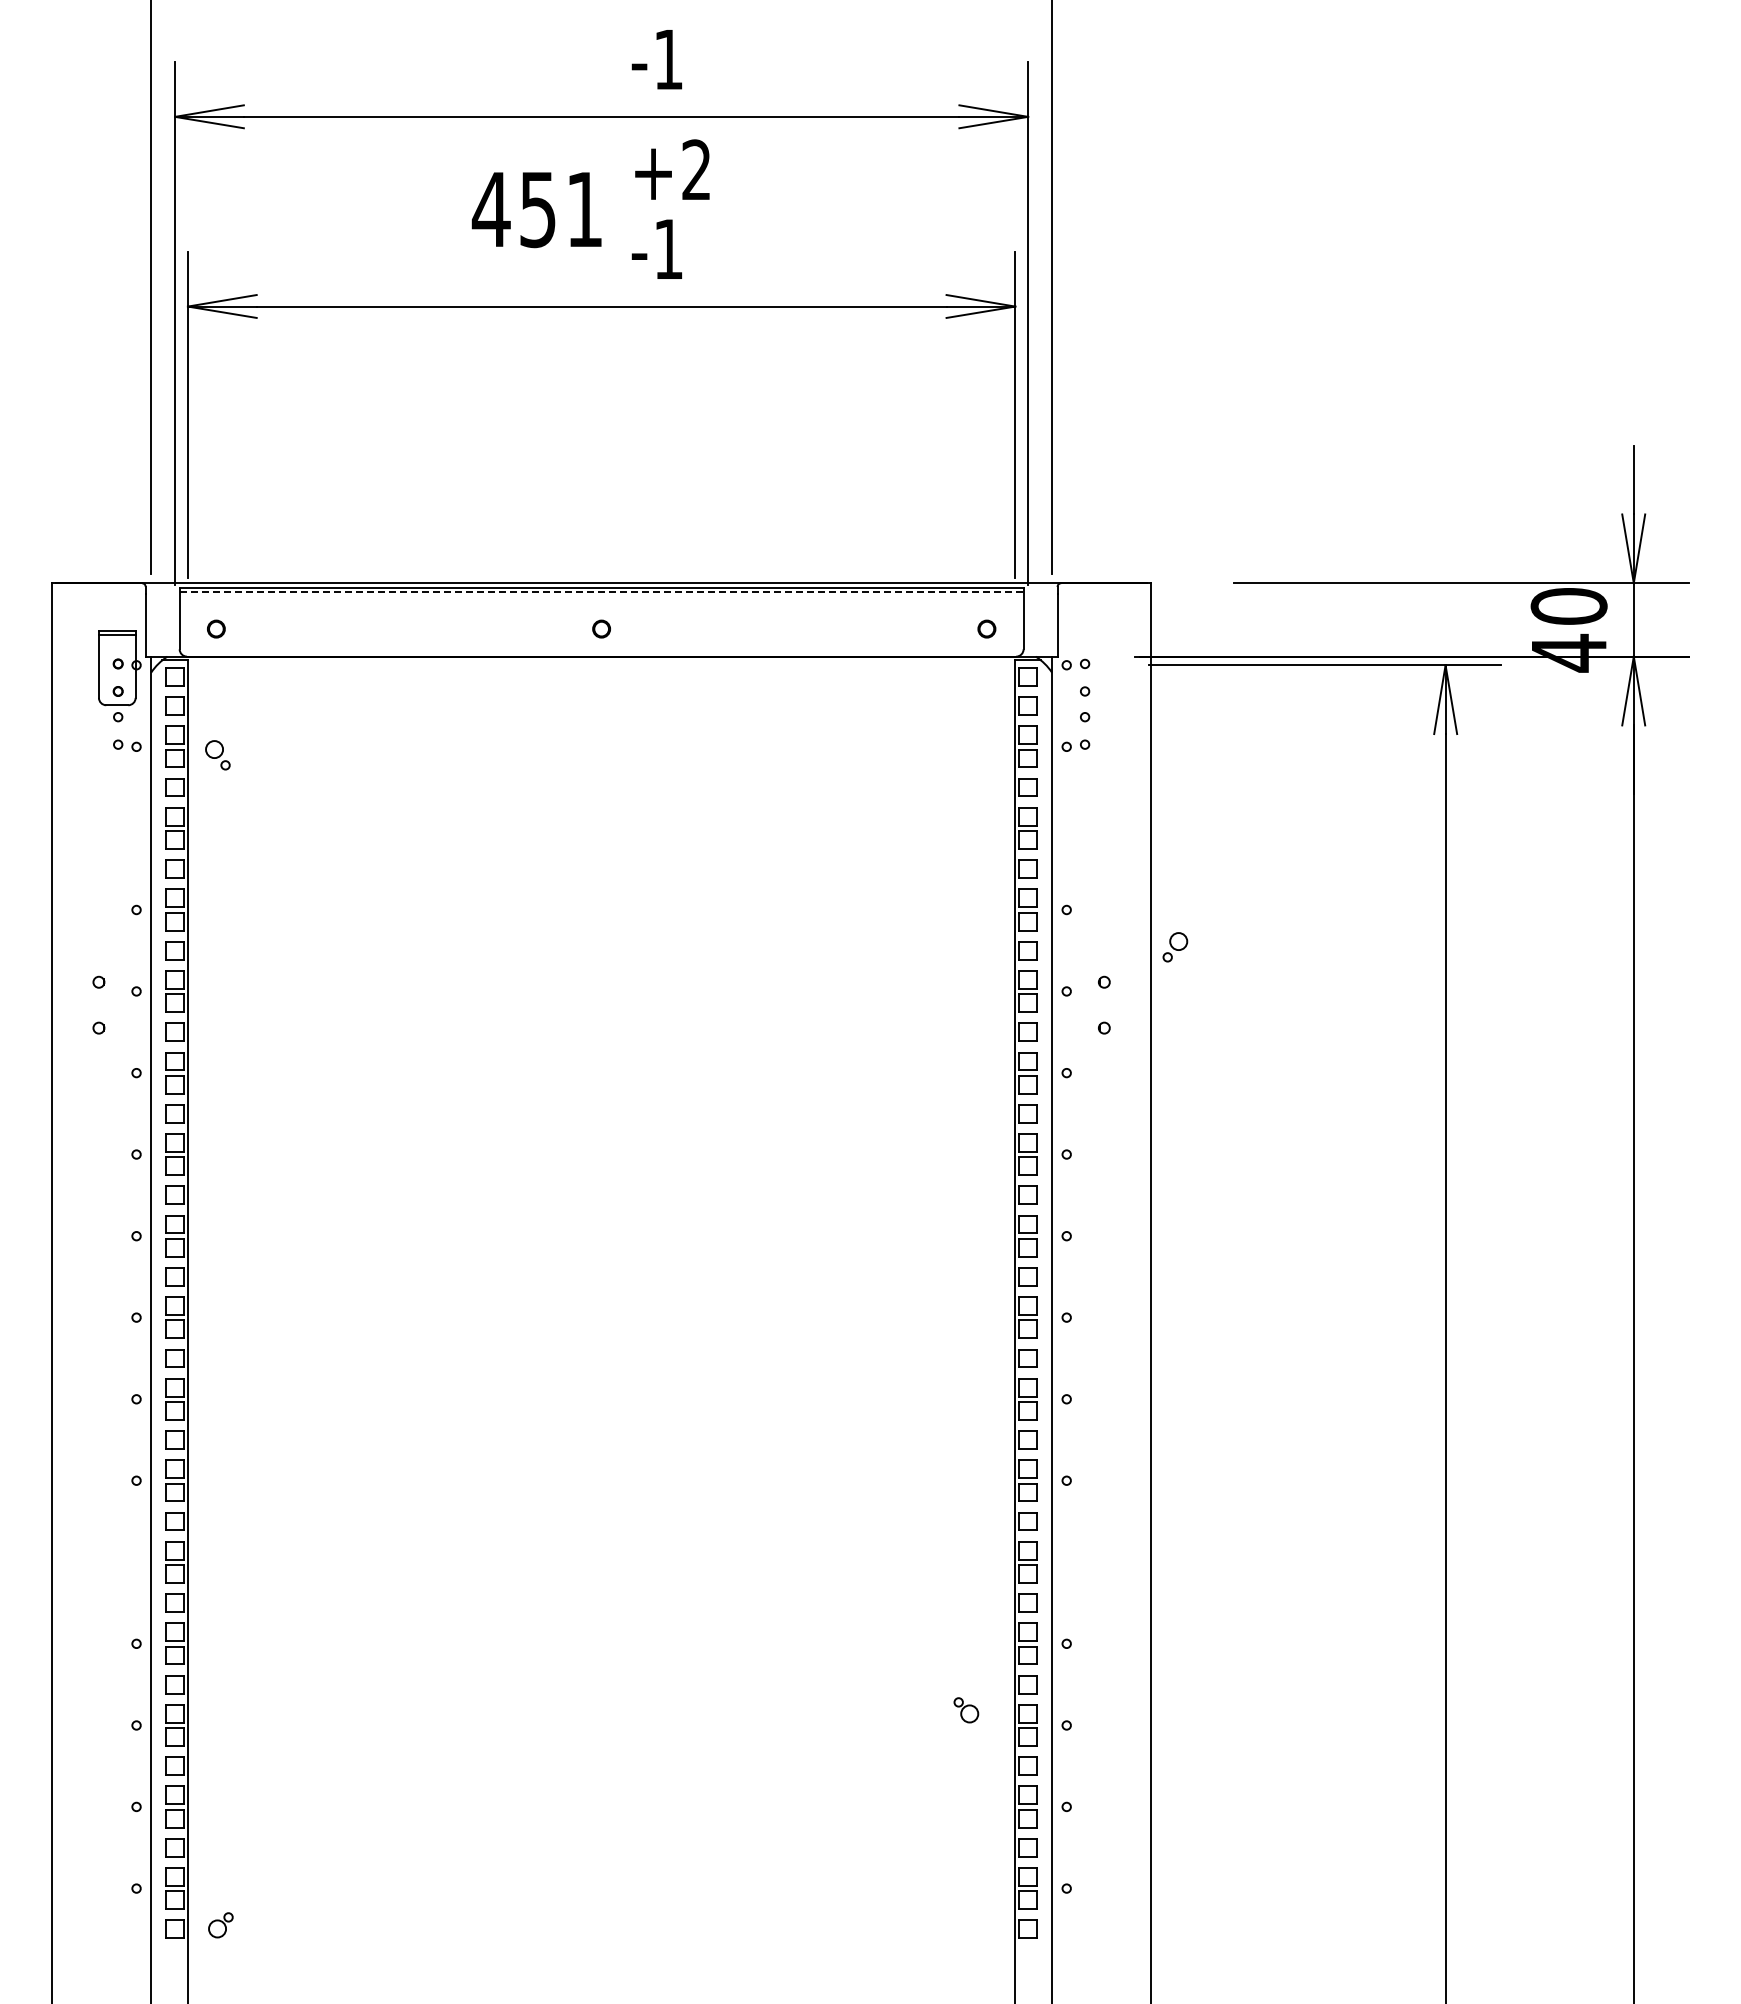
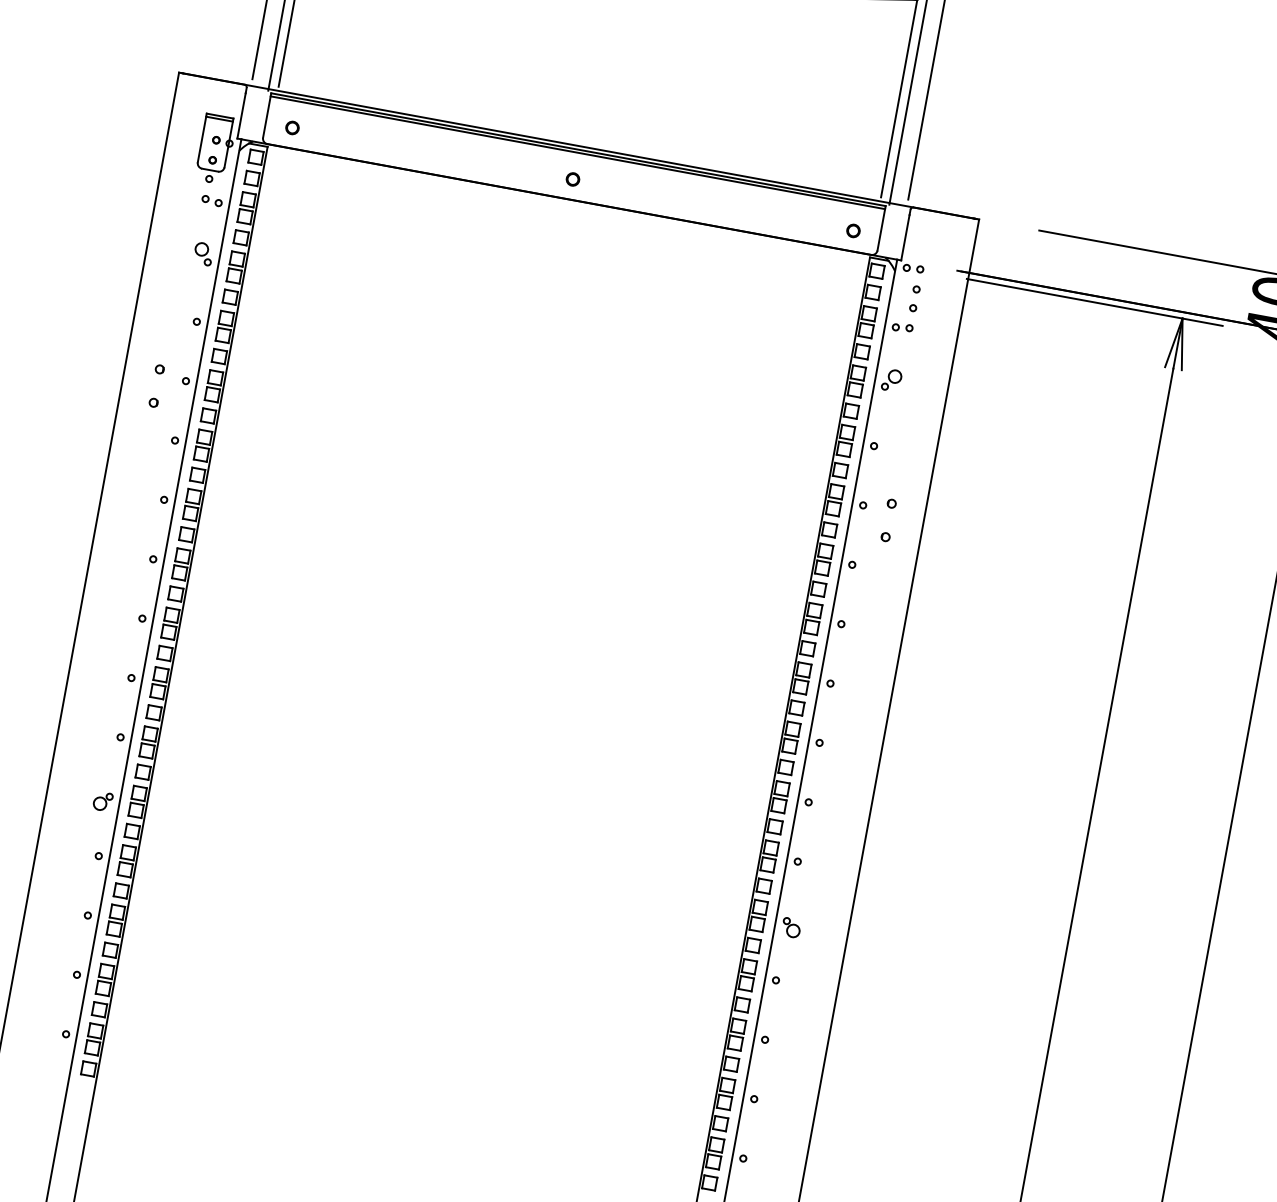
line: (601, 592) -> (577, 152), dashed -> solid
part: (217, 755) -> (203, 254), moved
part: (1175, 947) -> (891, 380), moved
part: (966, 1710) -> (791, 928), moved
part: (220, 1925) -> (102, 801), moved

